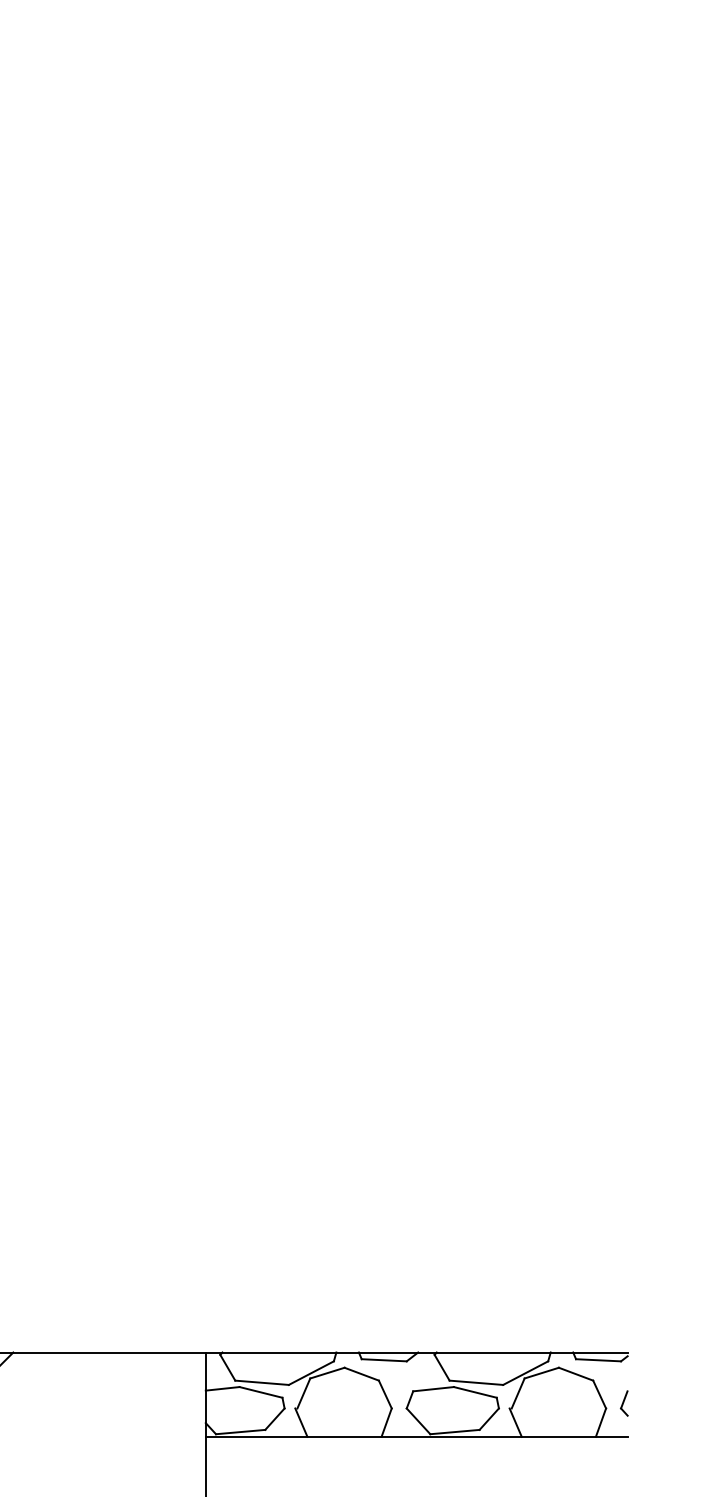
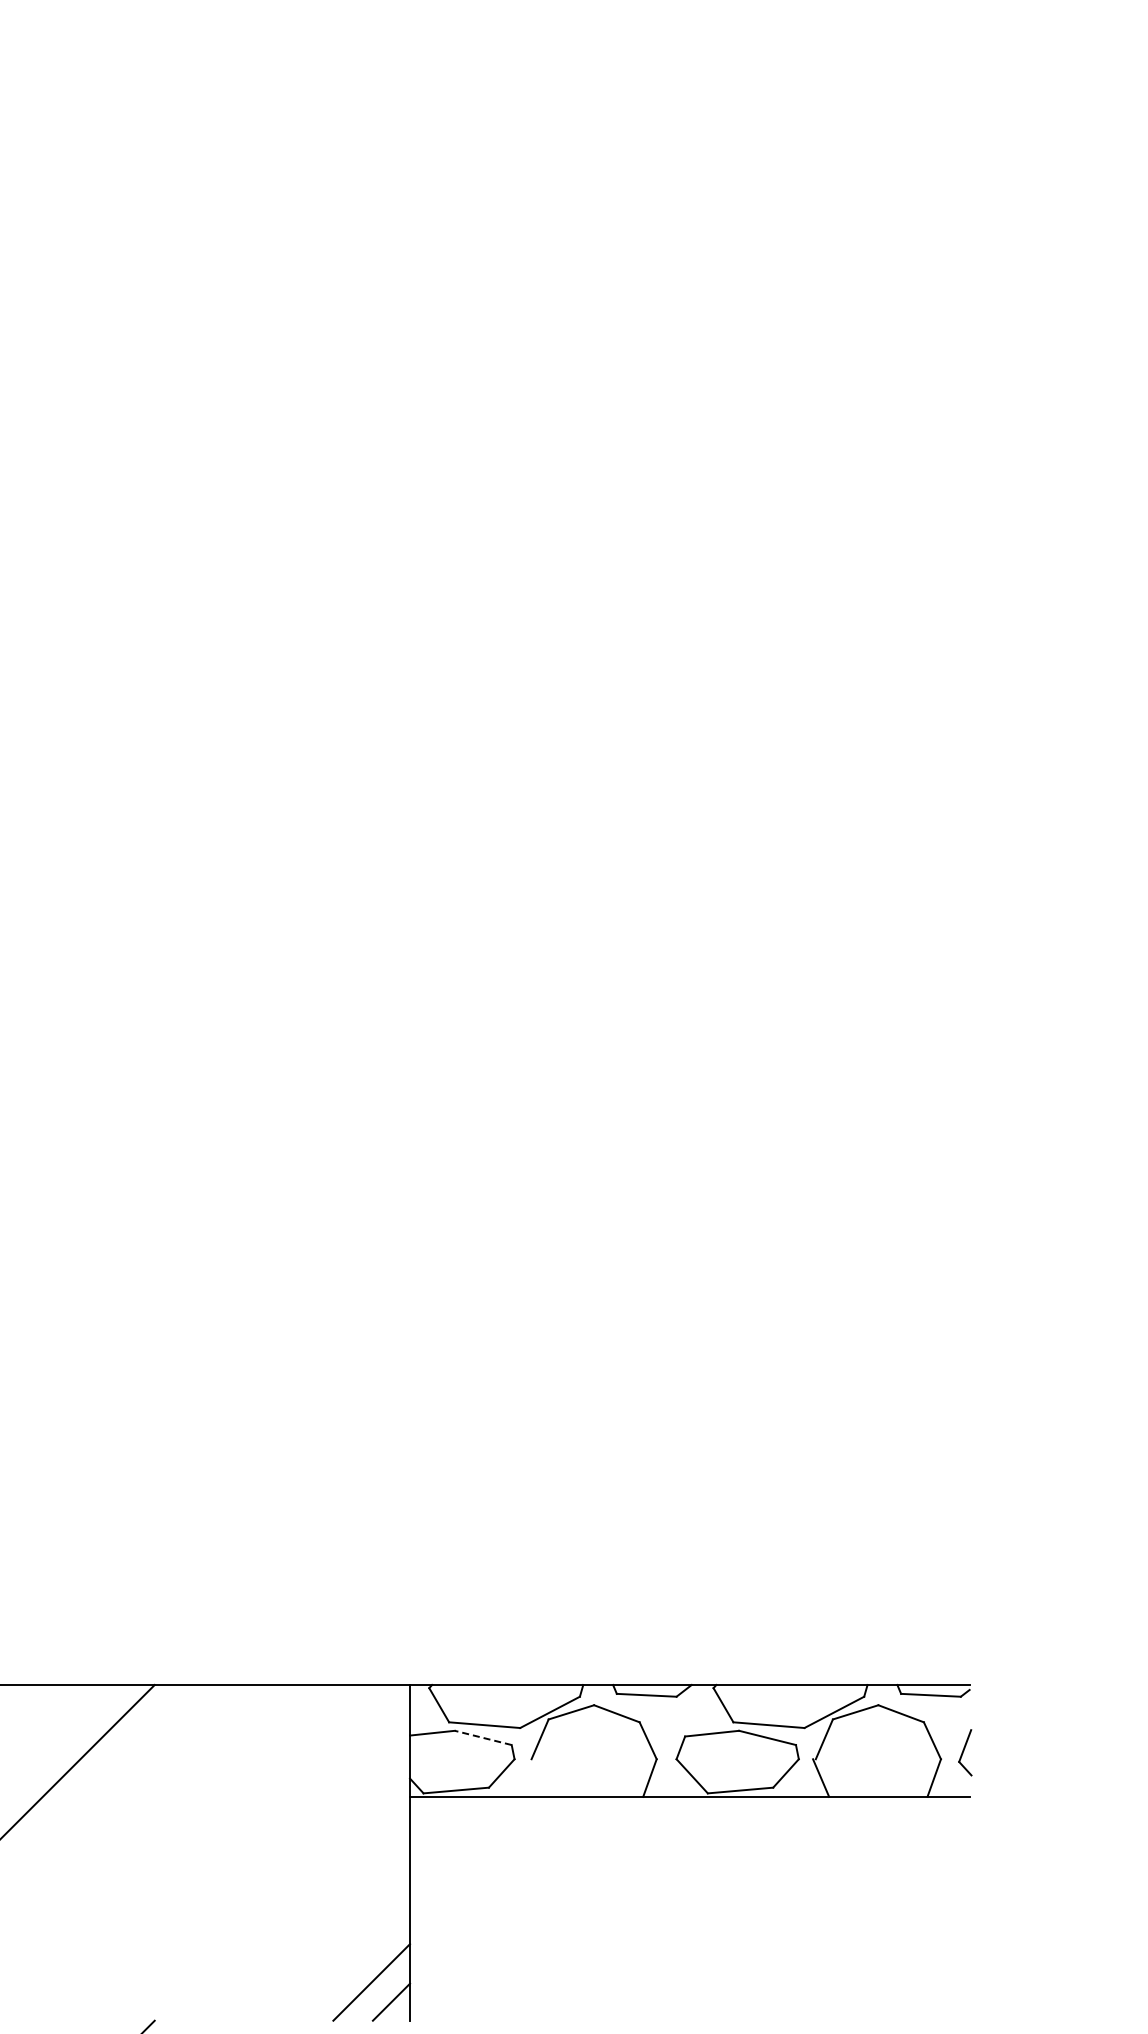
line: (260, 1392) -> (482, 1737), solid -> dashed
part: (623, 1403) -> (964, 1752), size x1.4
line: (301, 1422) -> (536, 1777), removed

